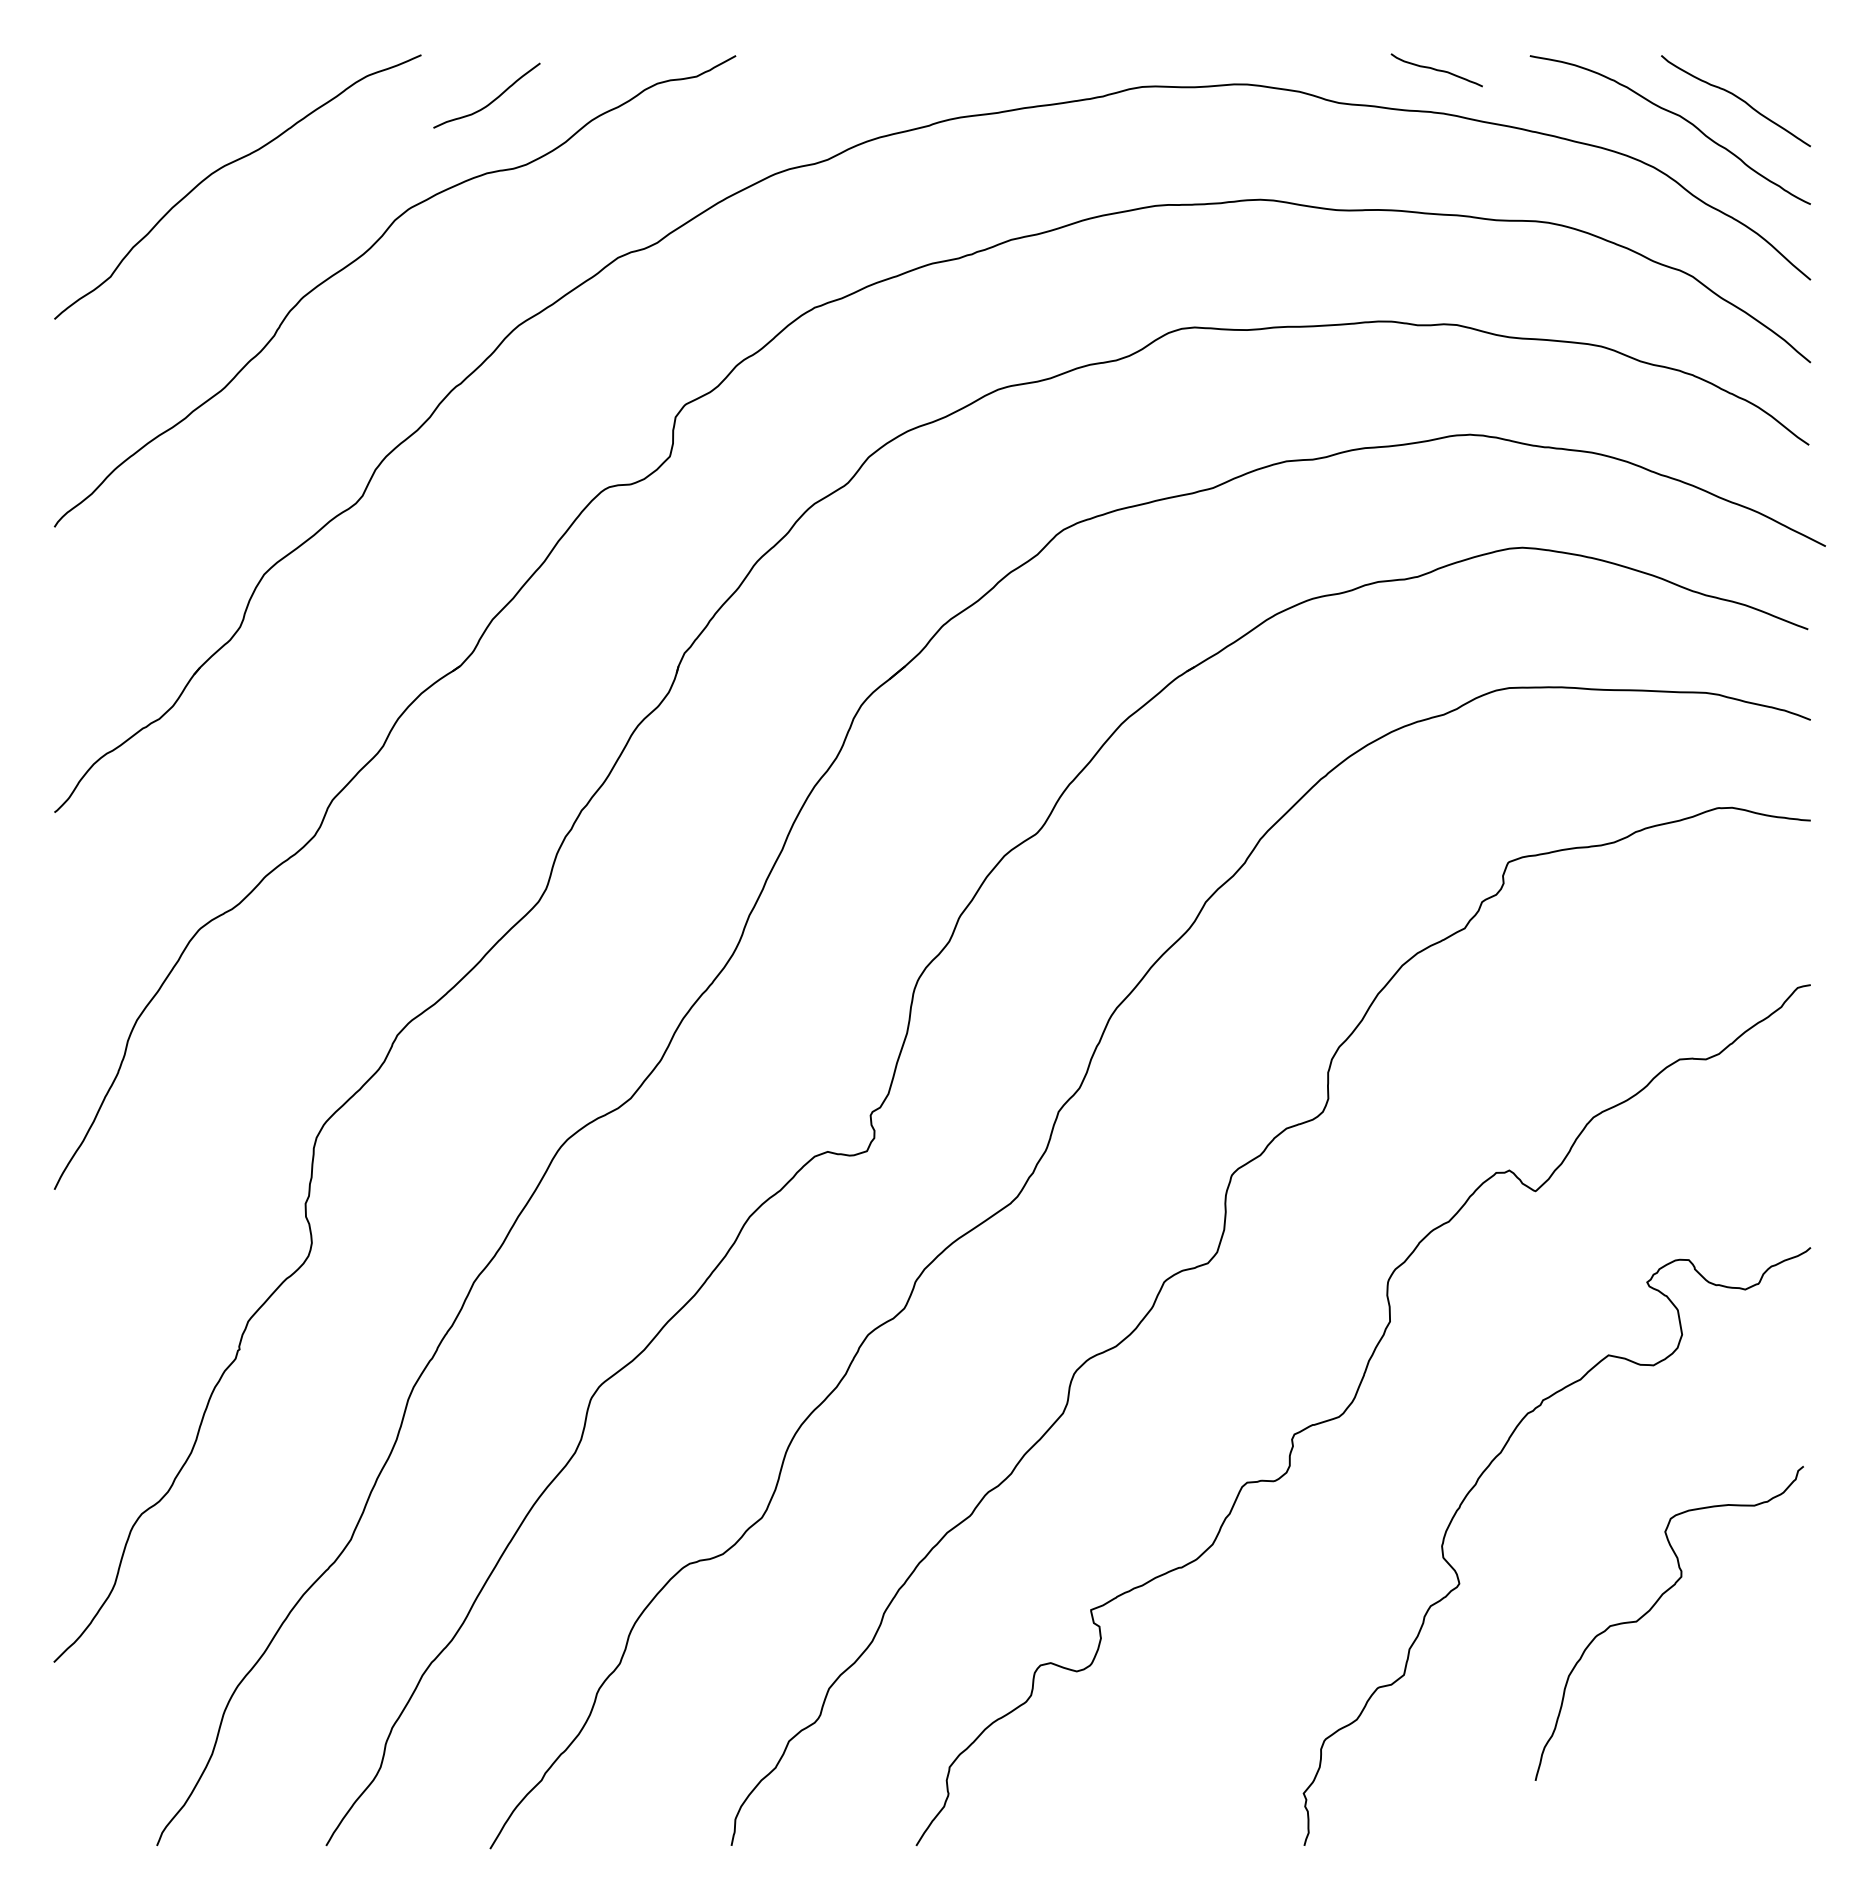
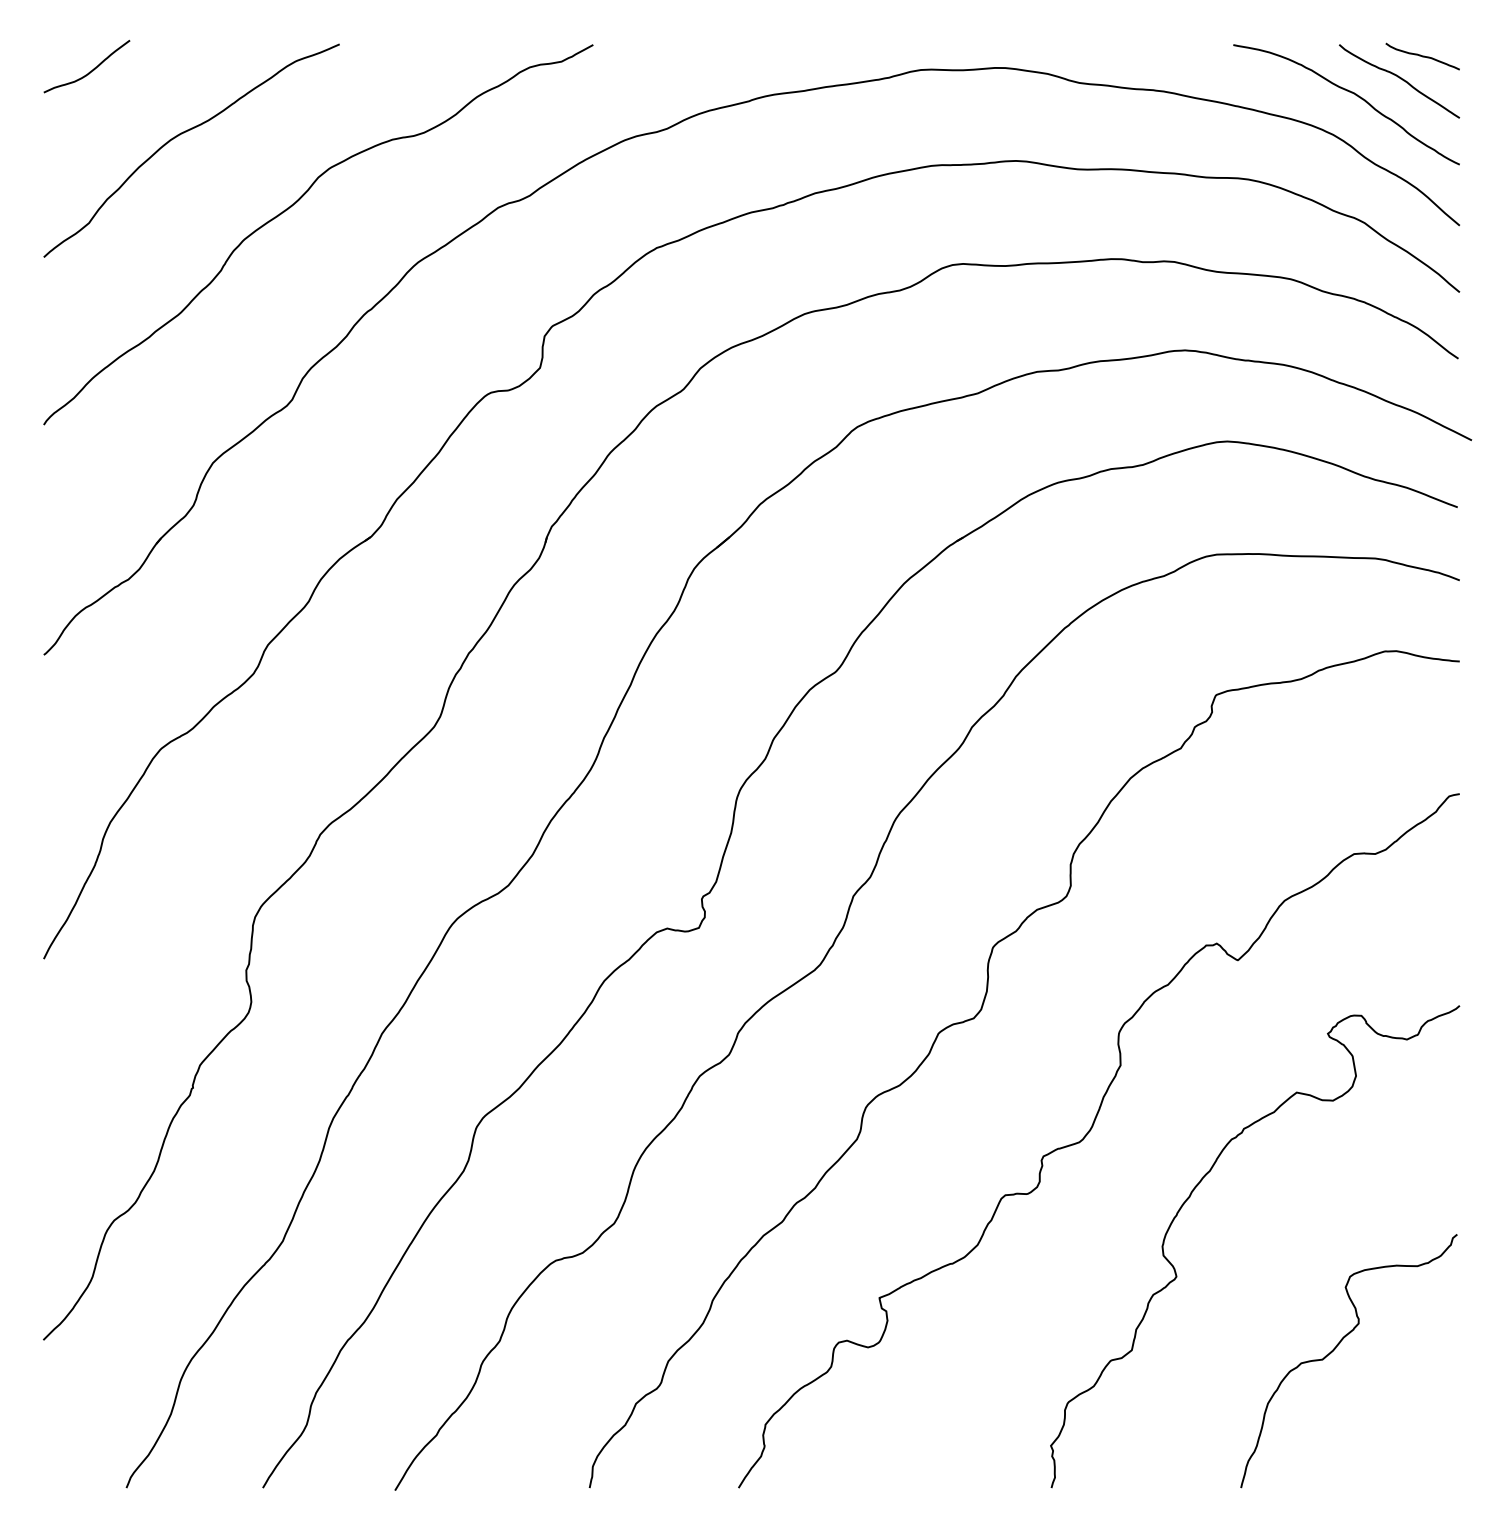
curve: (1436, 70) -> (1422, 56), moved
curve: (492, 100) -> (91, 70), moved
curve: (1653, 1607) -> (1336, 1348), moved

